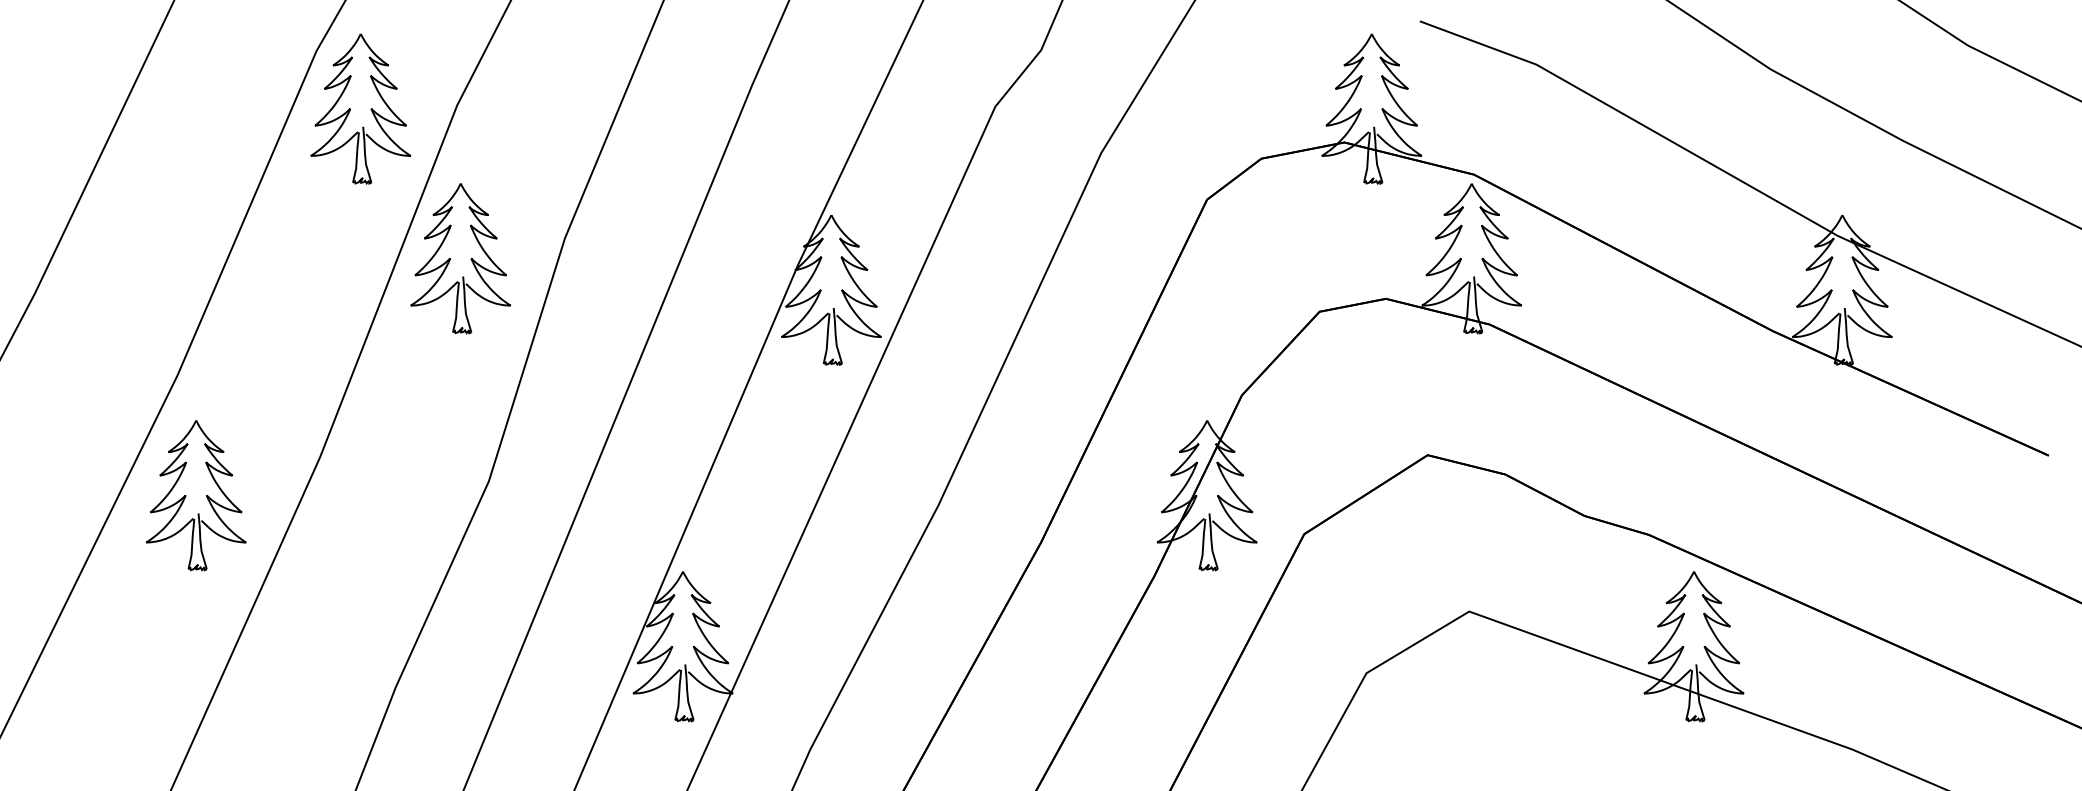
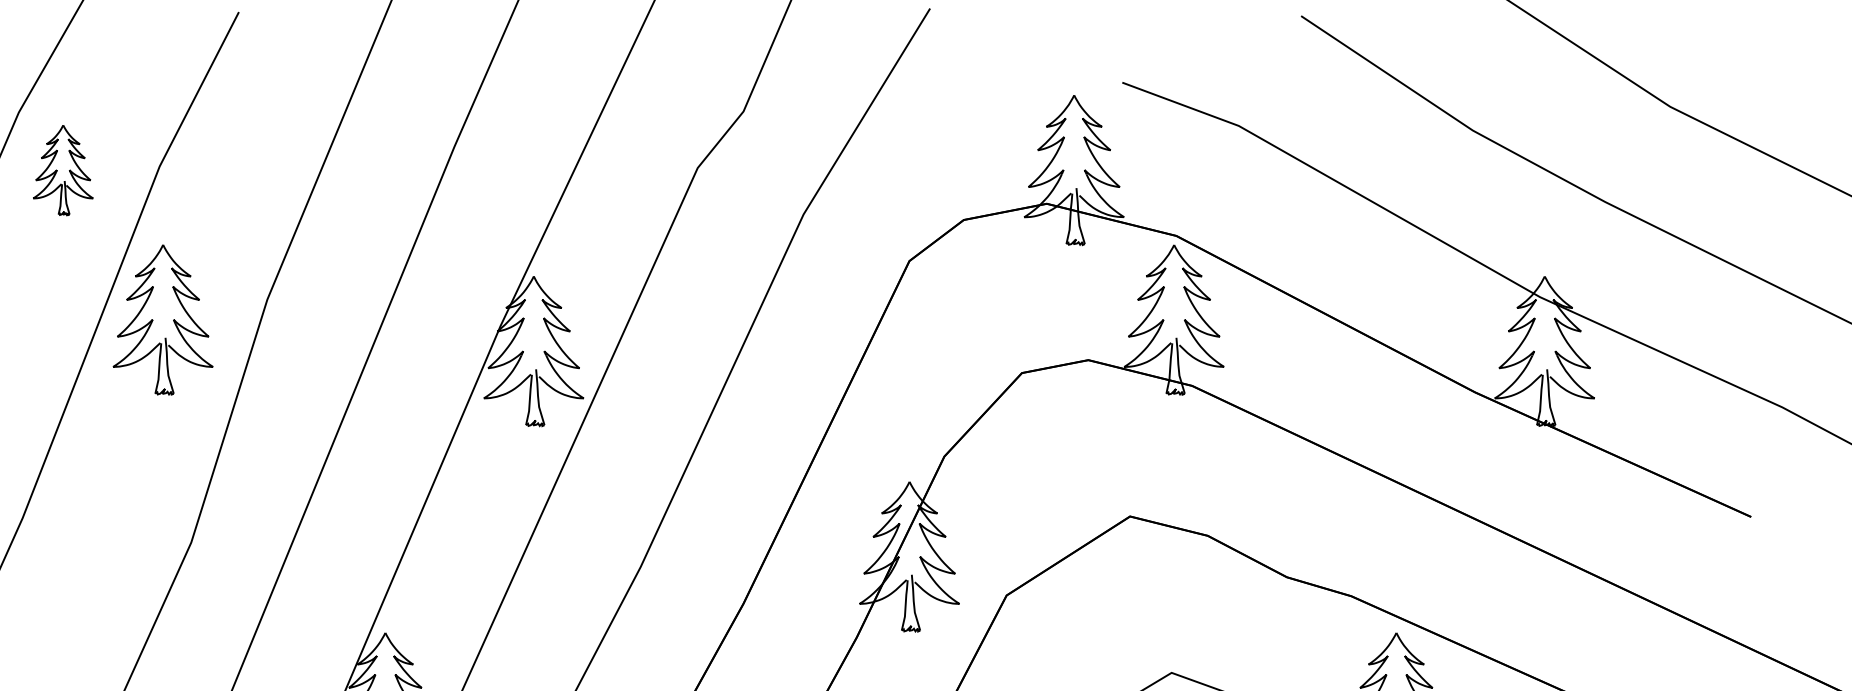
part: (360, 108) -> (62, 169), size x0.6

